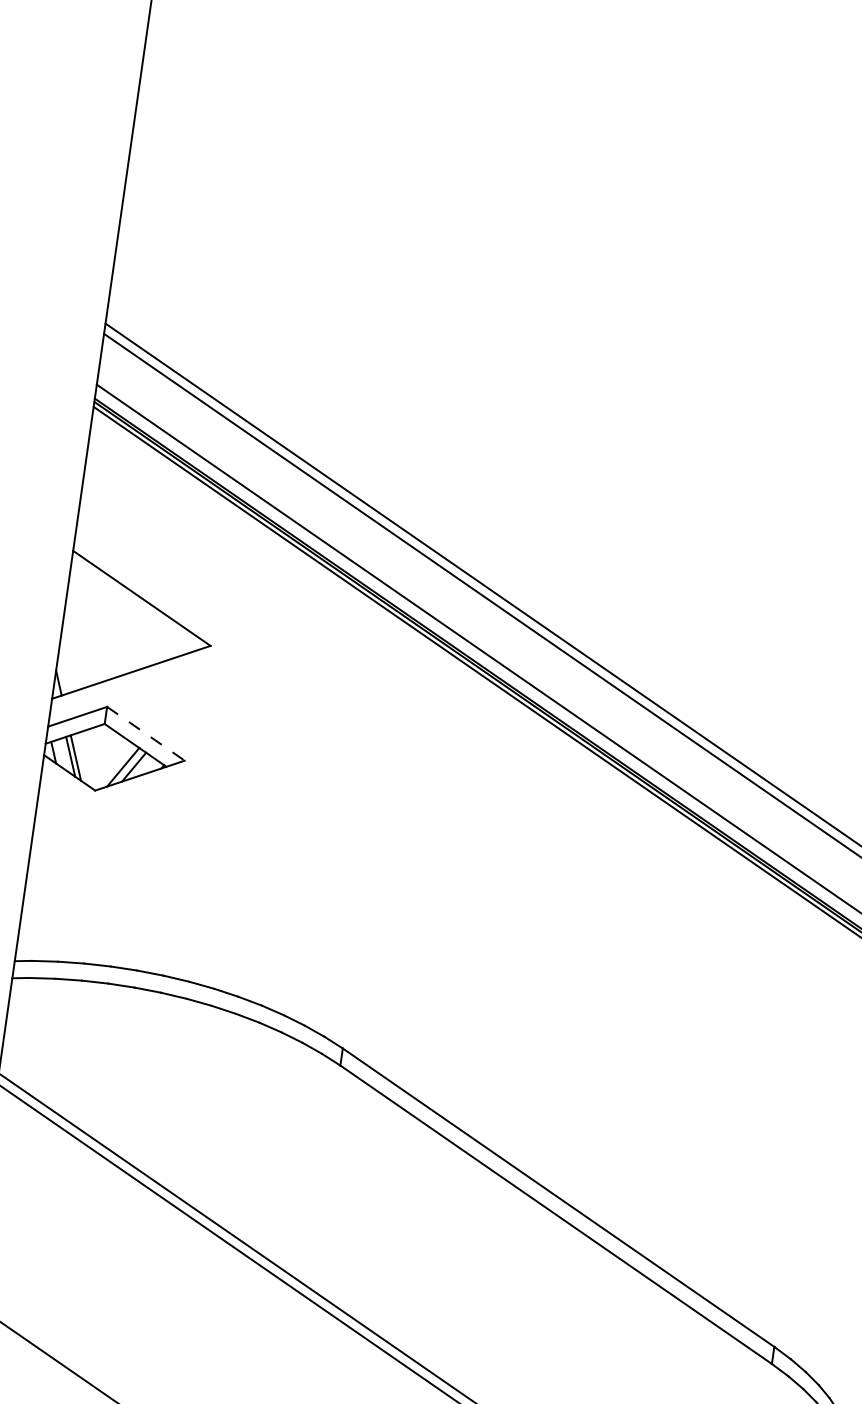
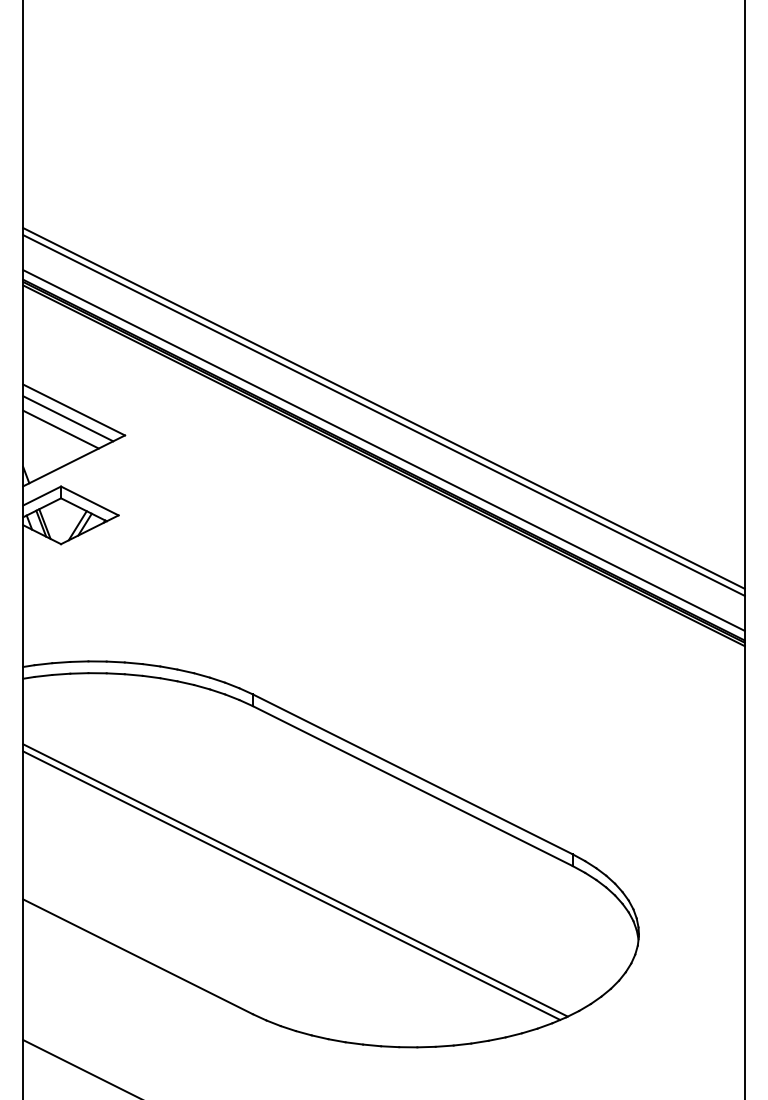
line: (131, 609) -> (68, 418), added
line: (118, 623) -> (60, 429), added
line: (146, 734) -> (90, 501), dashed -> solid

